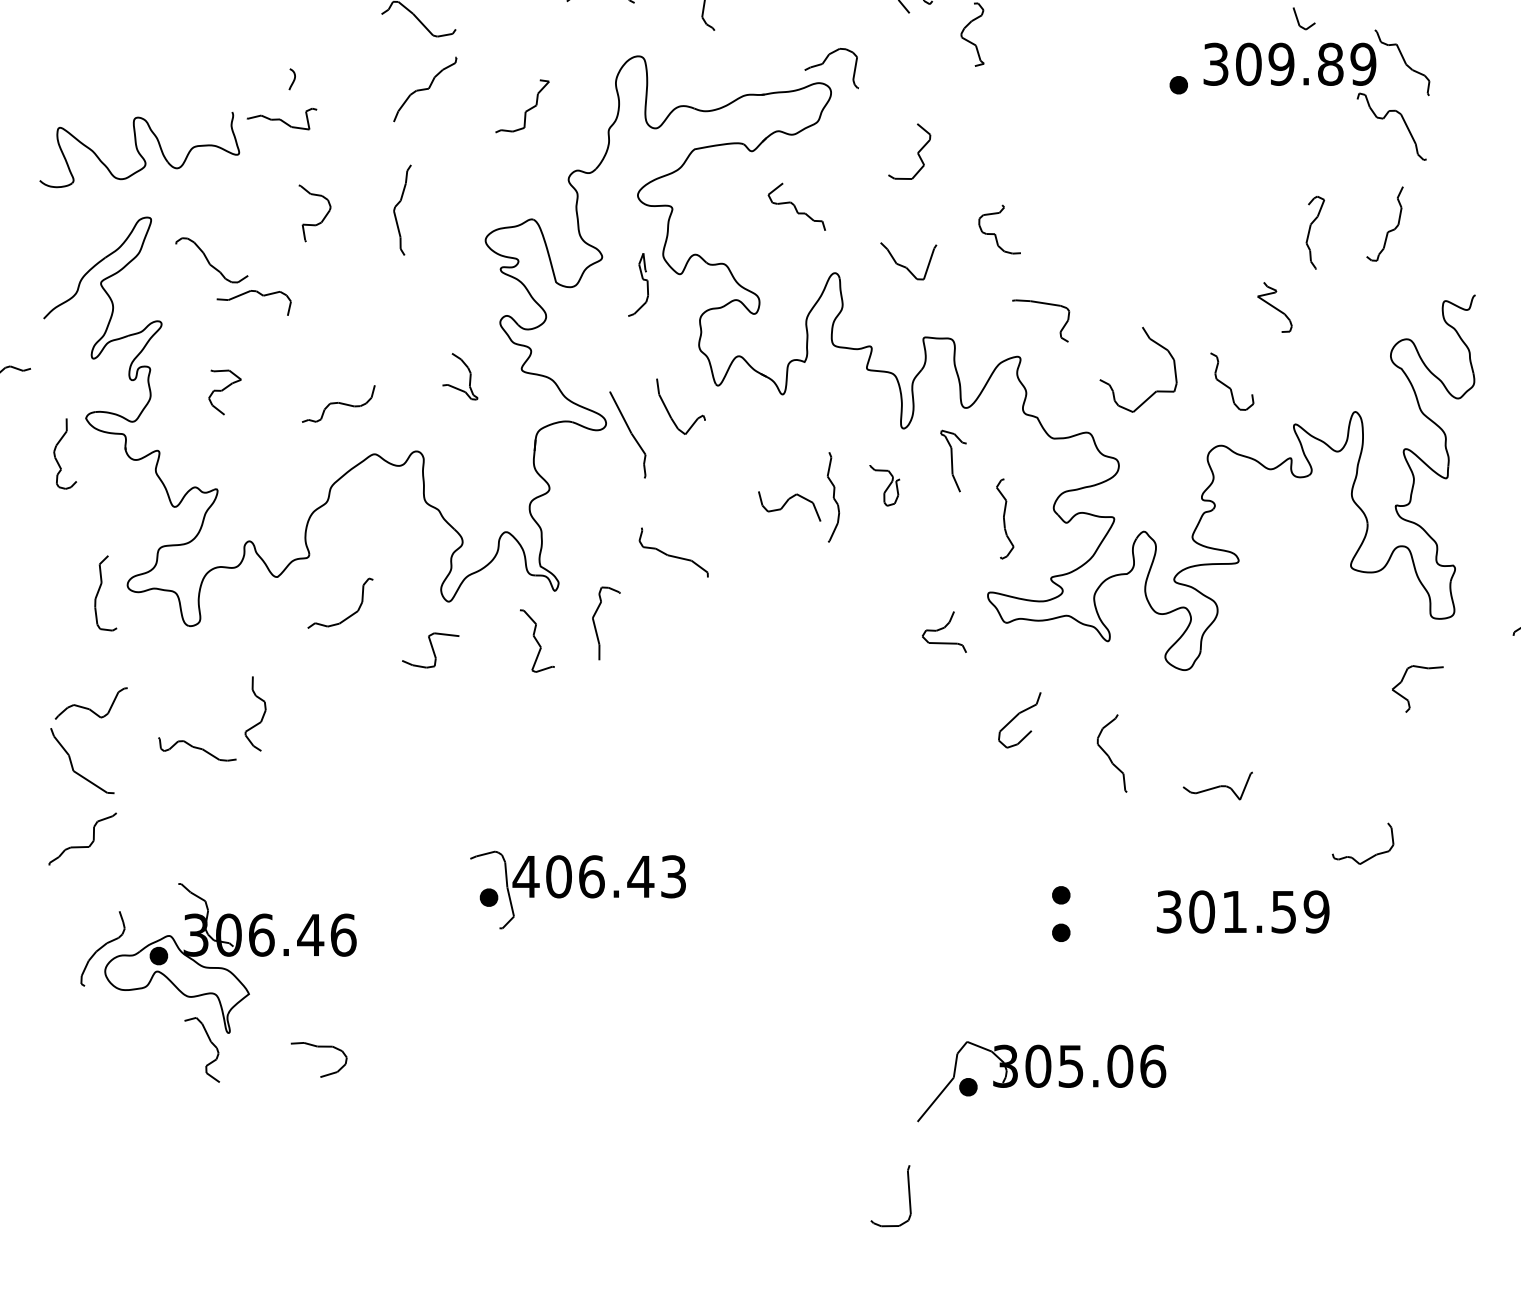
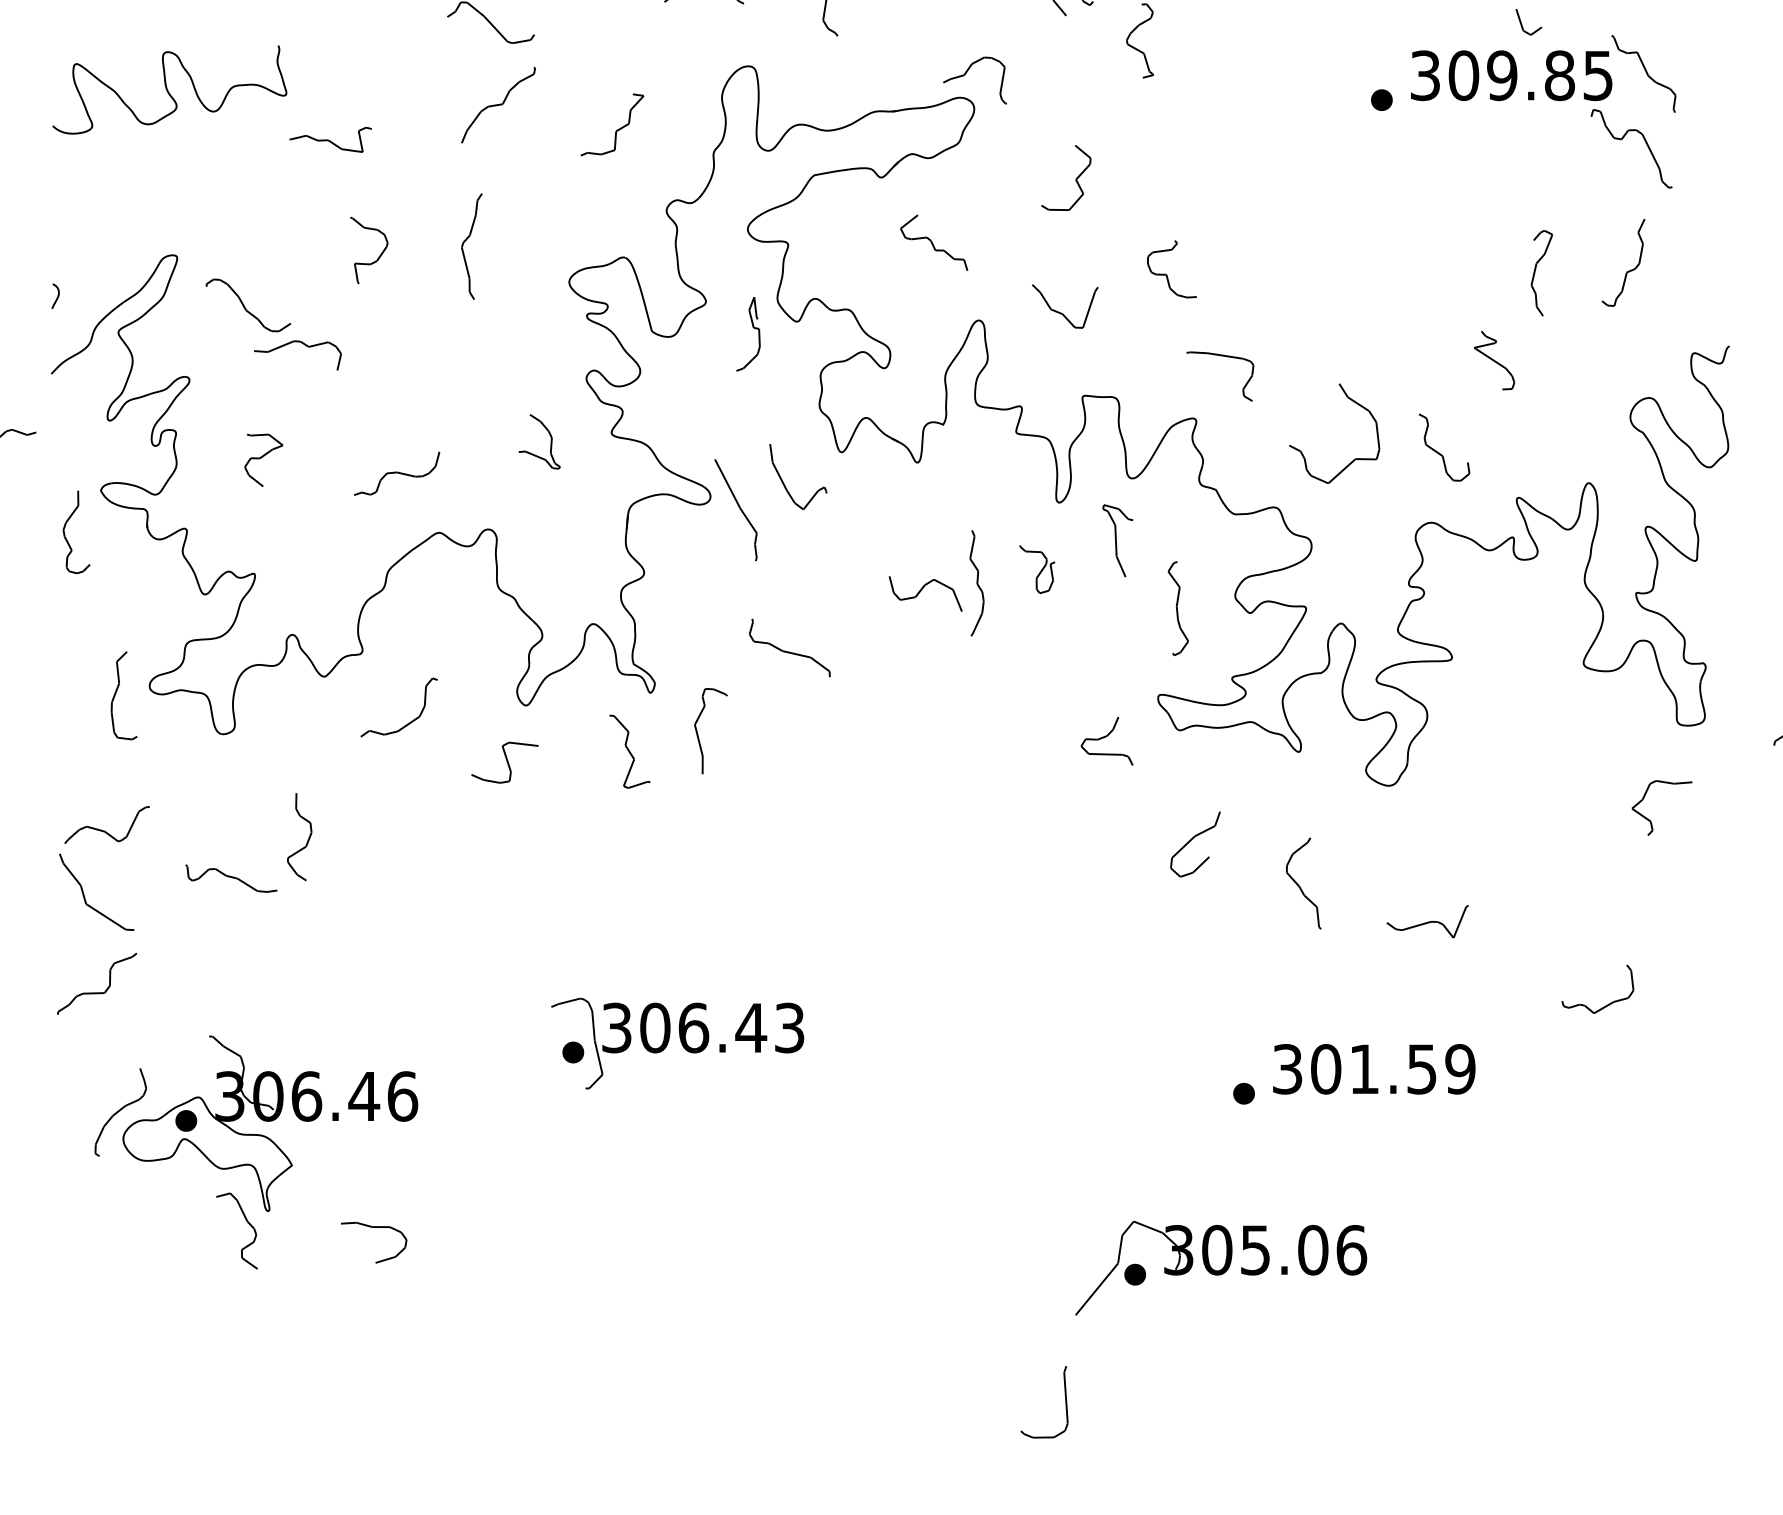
text: (1363, 64) -> (1598, 75), 309.89 -> 309.85
curve: (293, 78) -> (57, 295), moved
part: (139, 149) -> (169, 89), moved
text: (525, 876) -> (616, 1027), 406.43 -> 306.43
part: (1060, 895) -> (1243, 1049), removed
text: (1243, 912) -> (1374, 1069), moved

